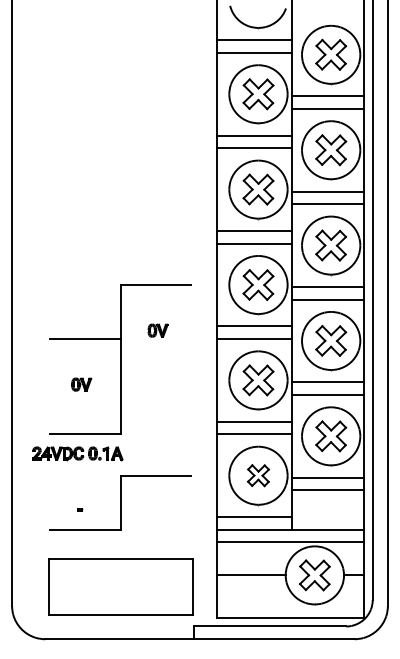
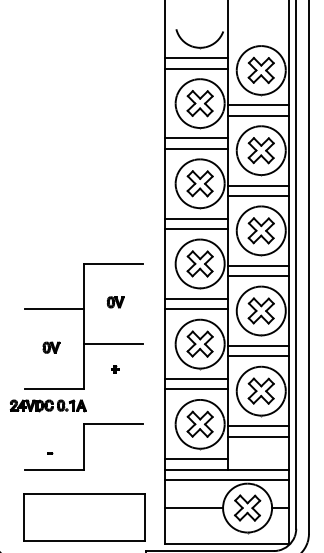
line: (155, 380) -> (113, 344), added
part: (156, 410) -> (114, 369), added
part: (258, 475) -> (200, 424), size x1.43

